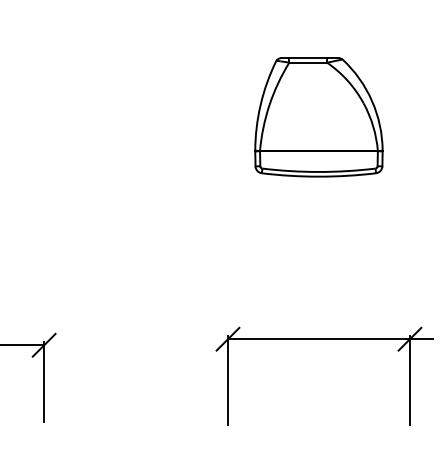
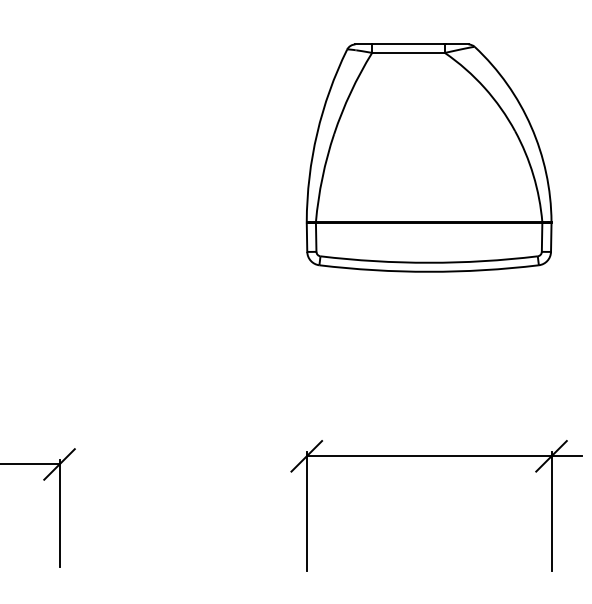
part: (318, 117) -> (428, 157), size x1.43

